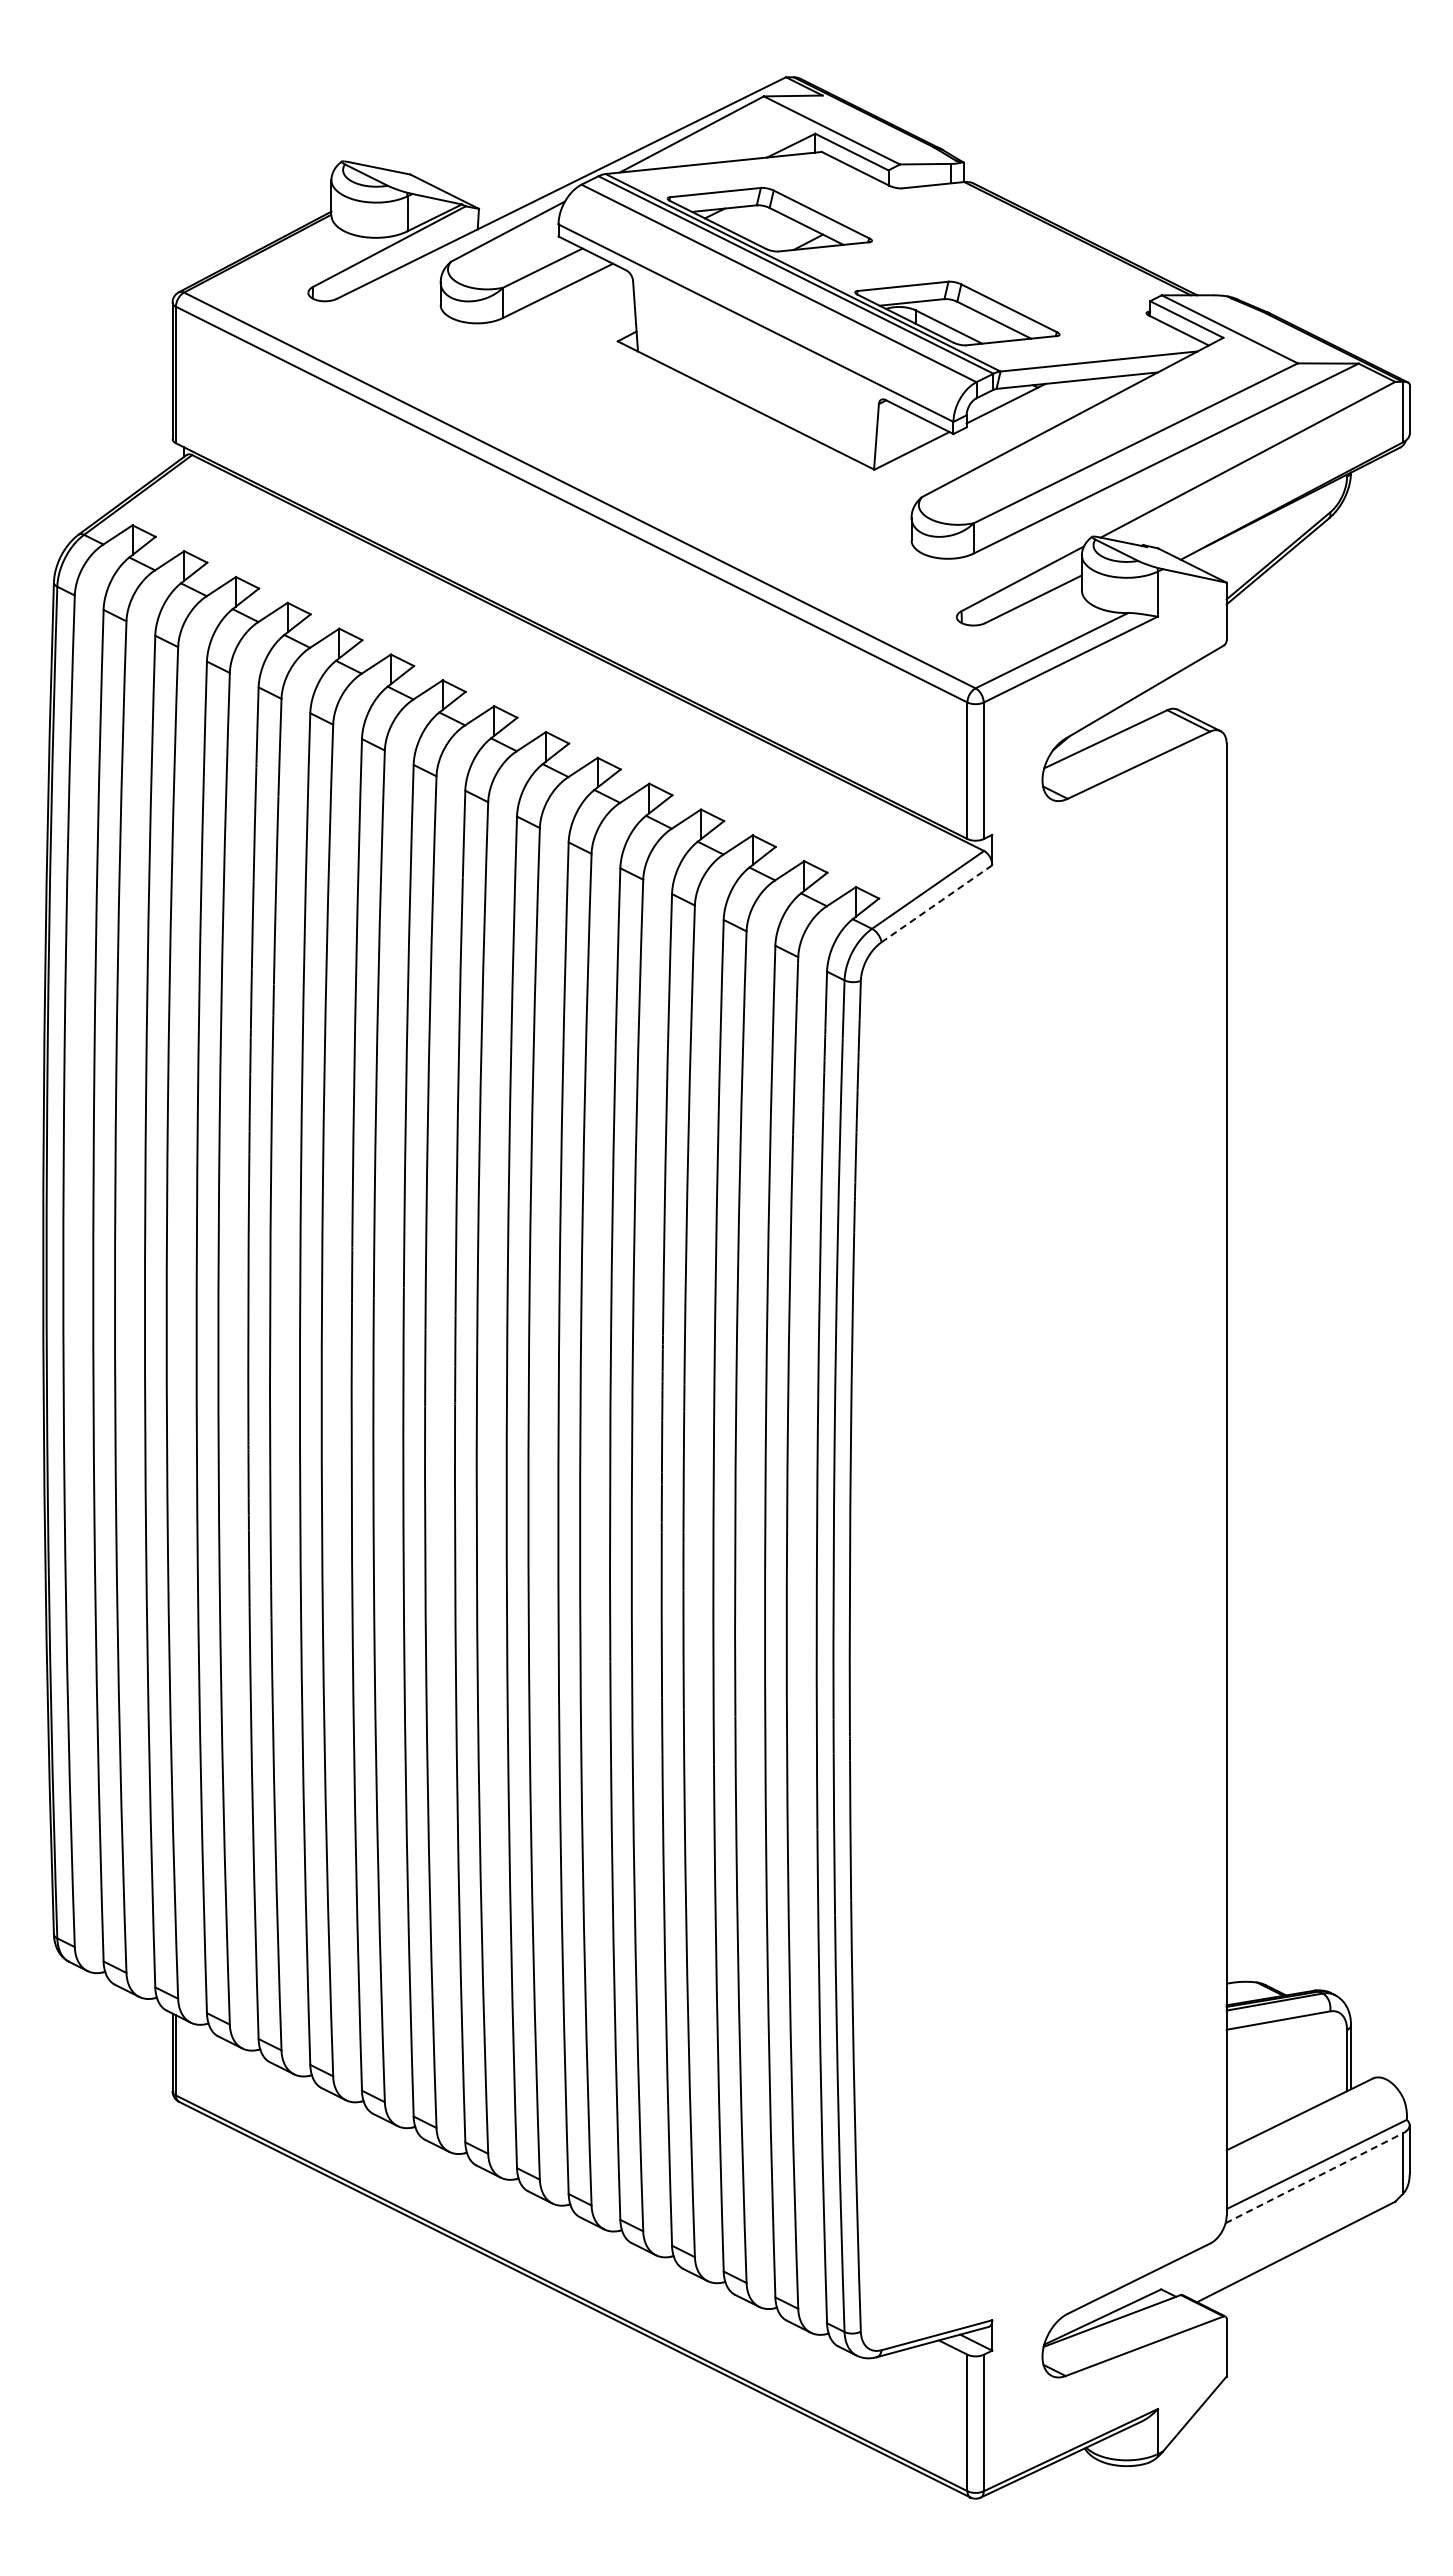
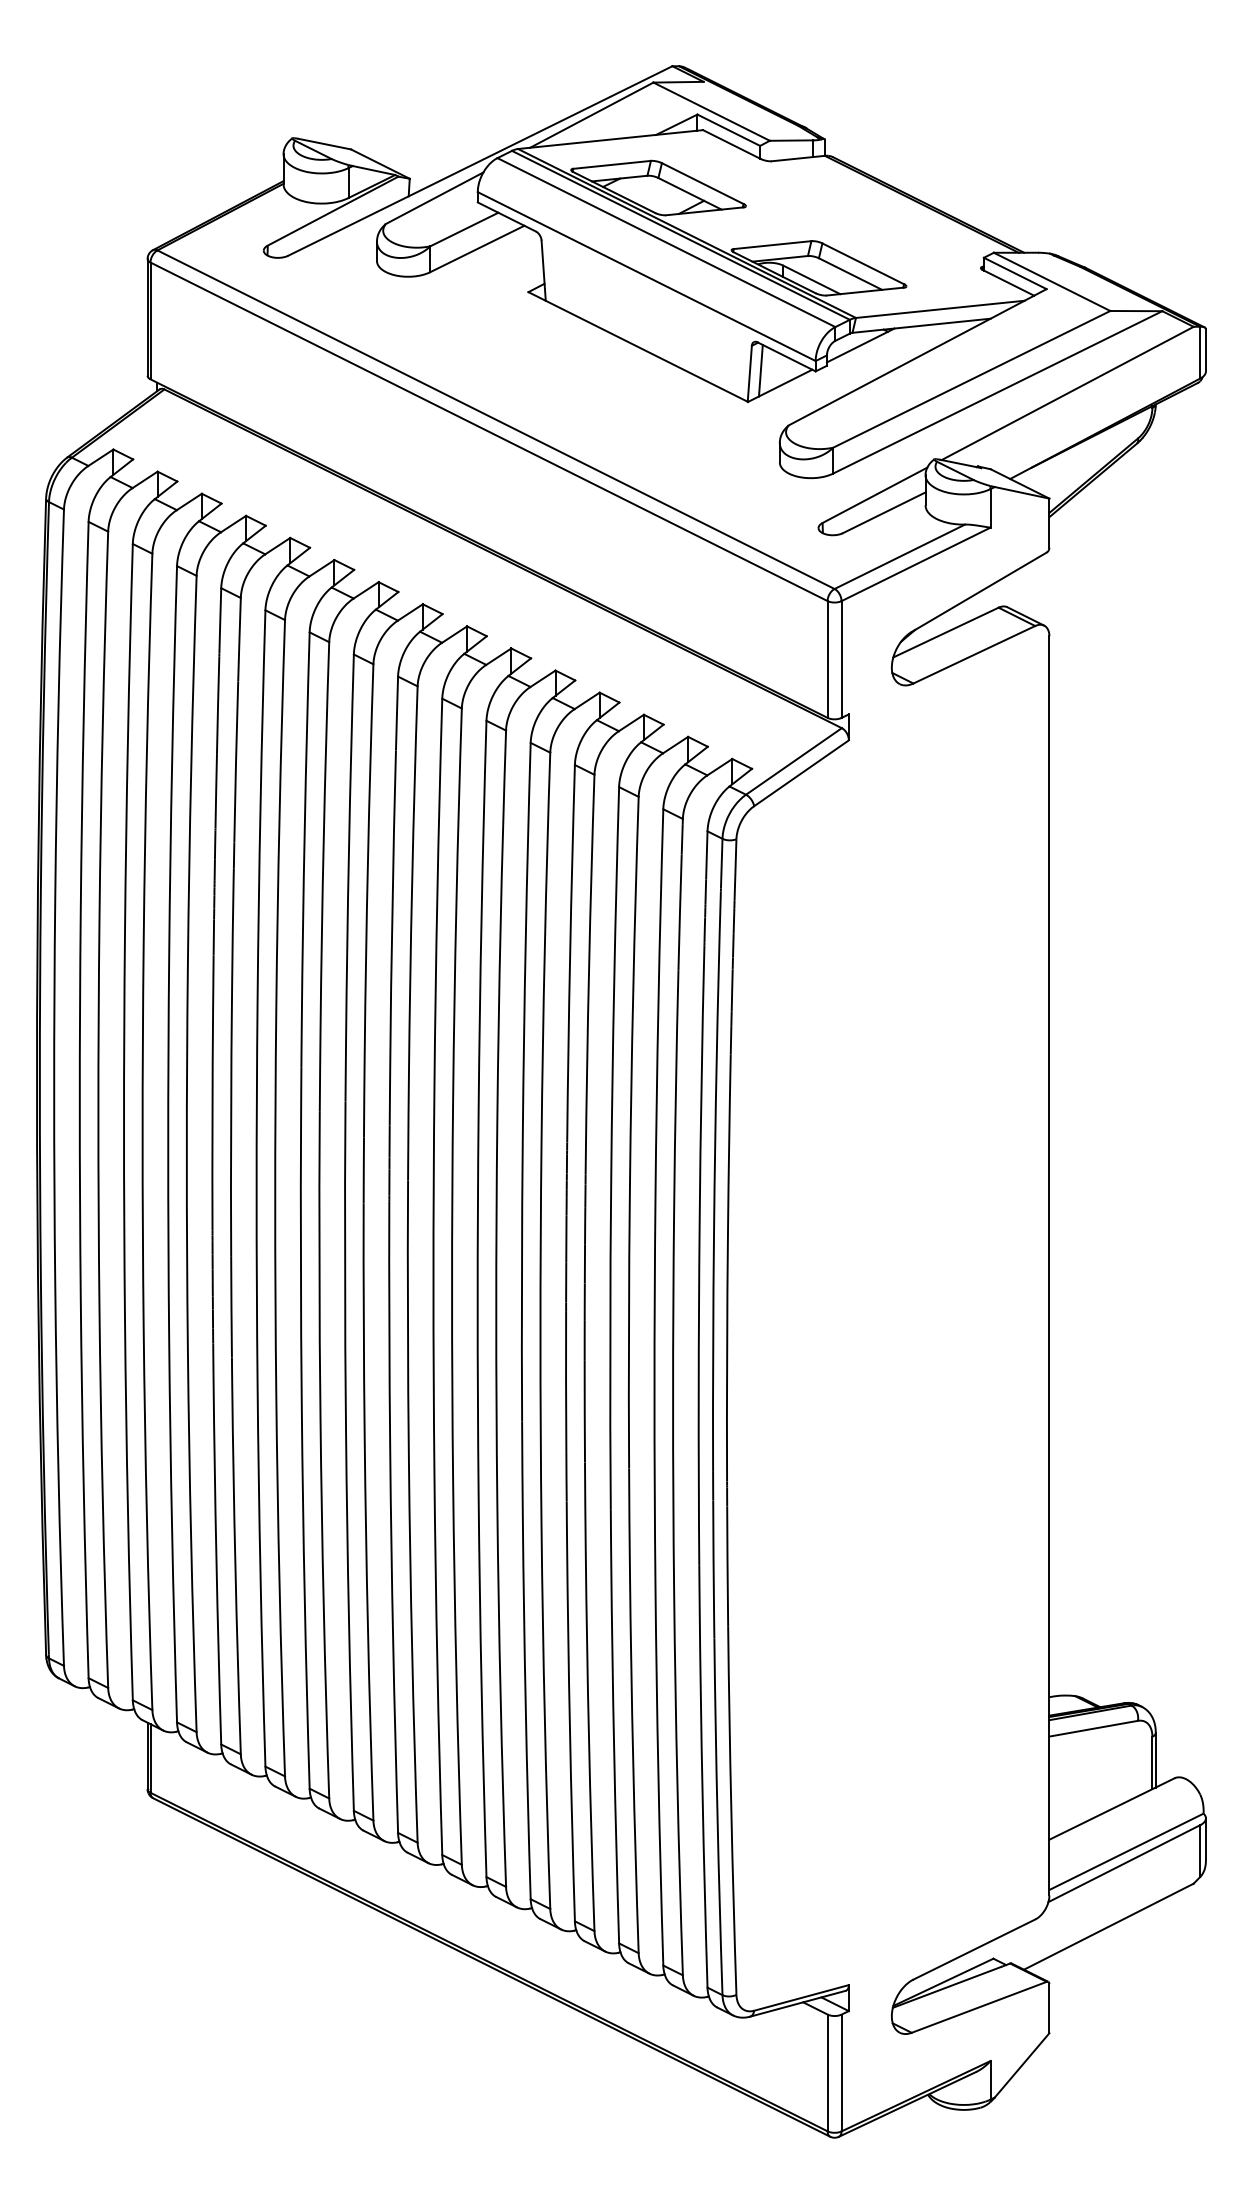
line: (889, 433) -> (760, 370), added
line: (936, 904) -> (801, 773), dashed -> solid
line: (1314, 2178) -> (1124, 1863), dashed -> solid

